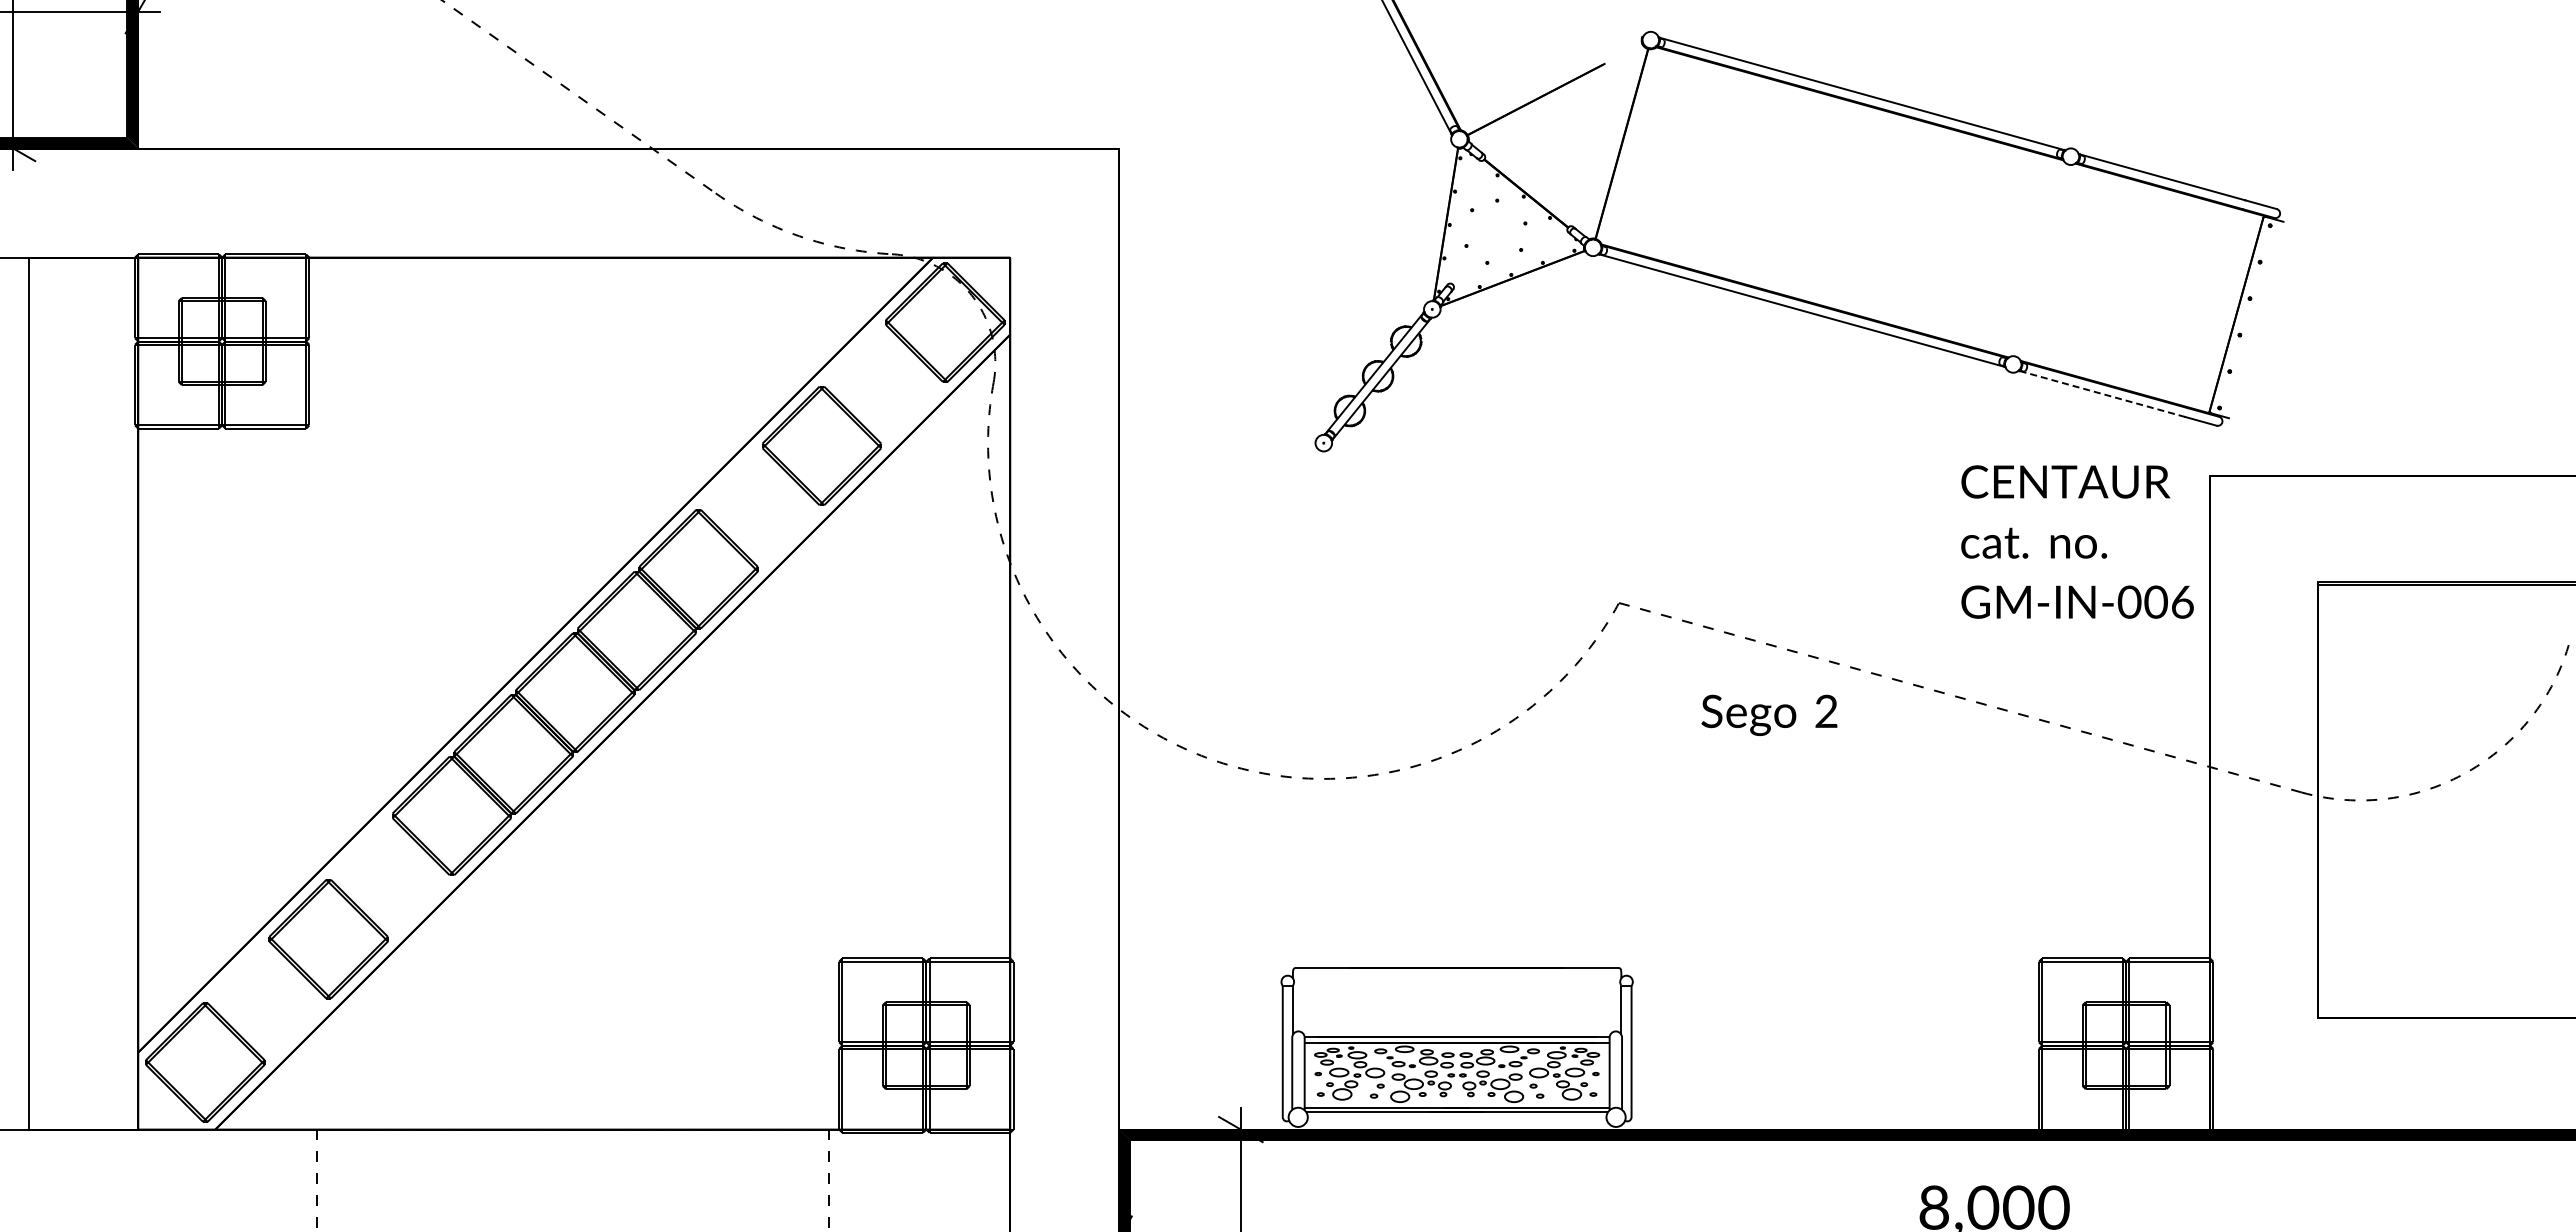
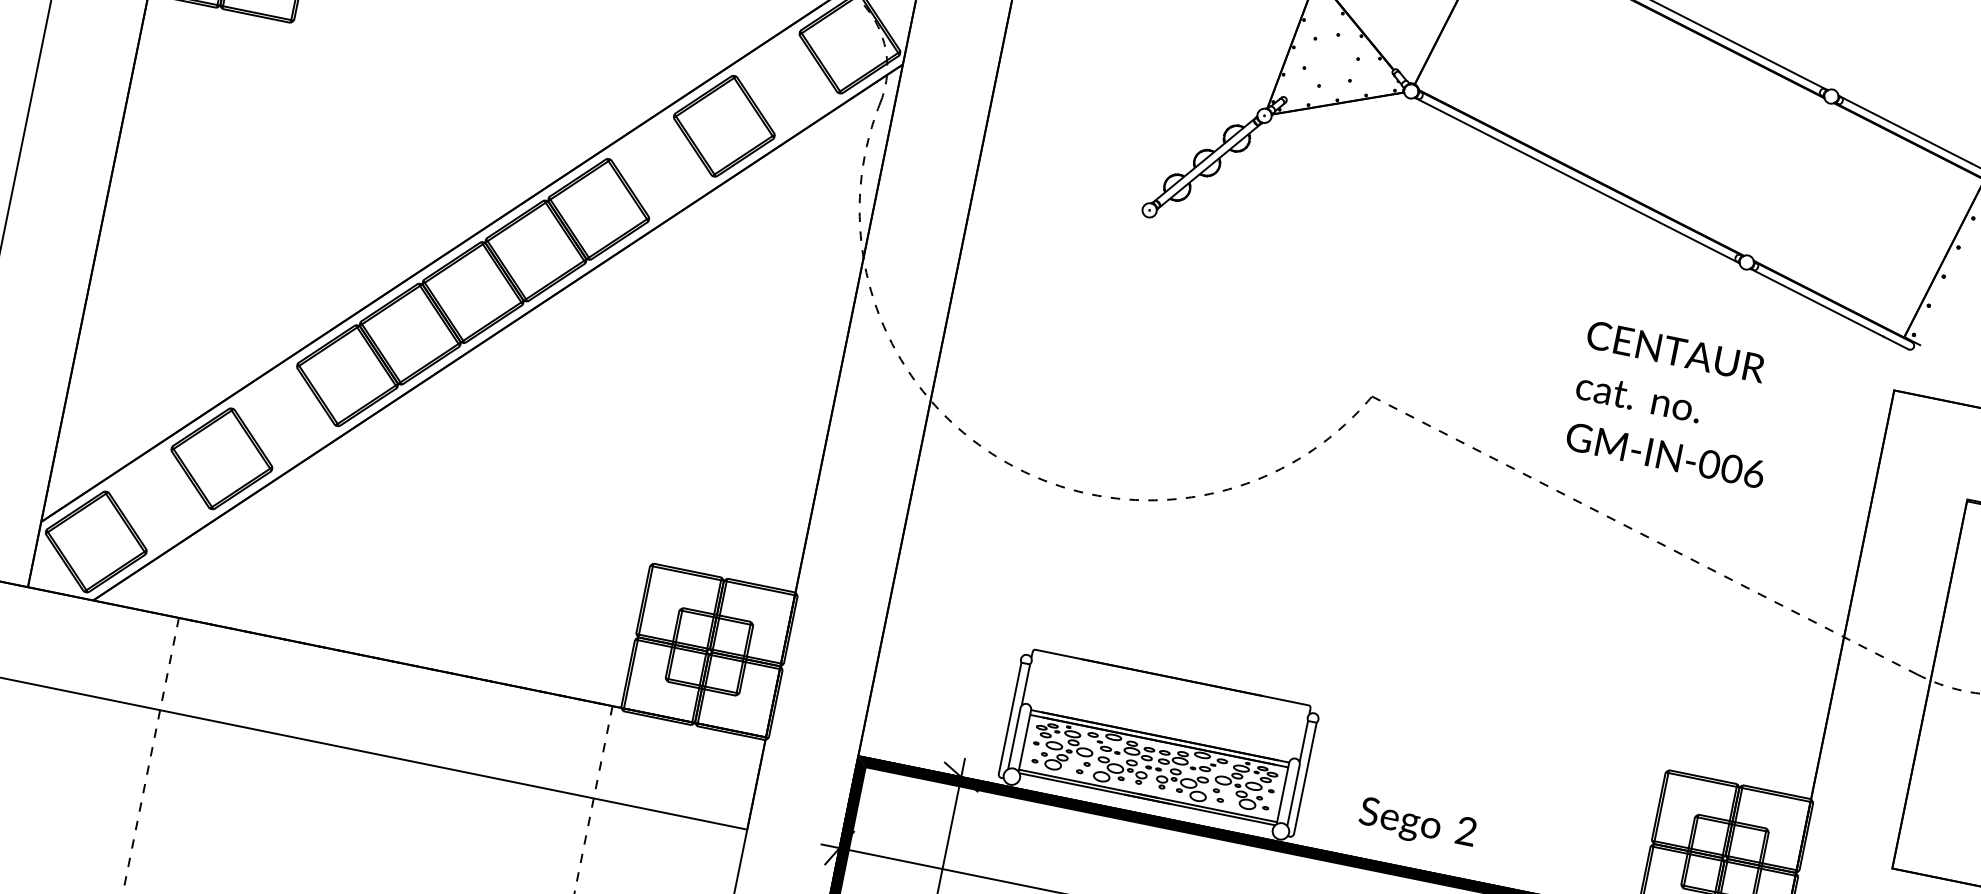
line: (2102, 393) -> (1817, 302), dashed -> solid
text: (2077, 541) -> (1675, 404), moved
text: (1769, 714) -> (1417, 824), moved

